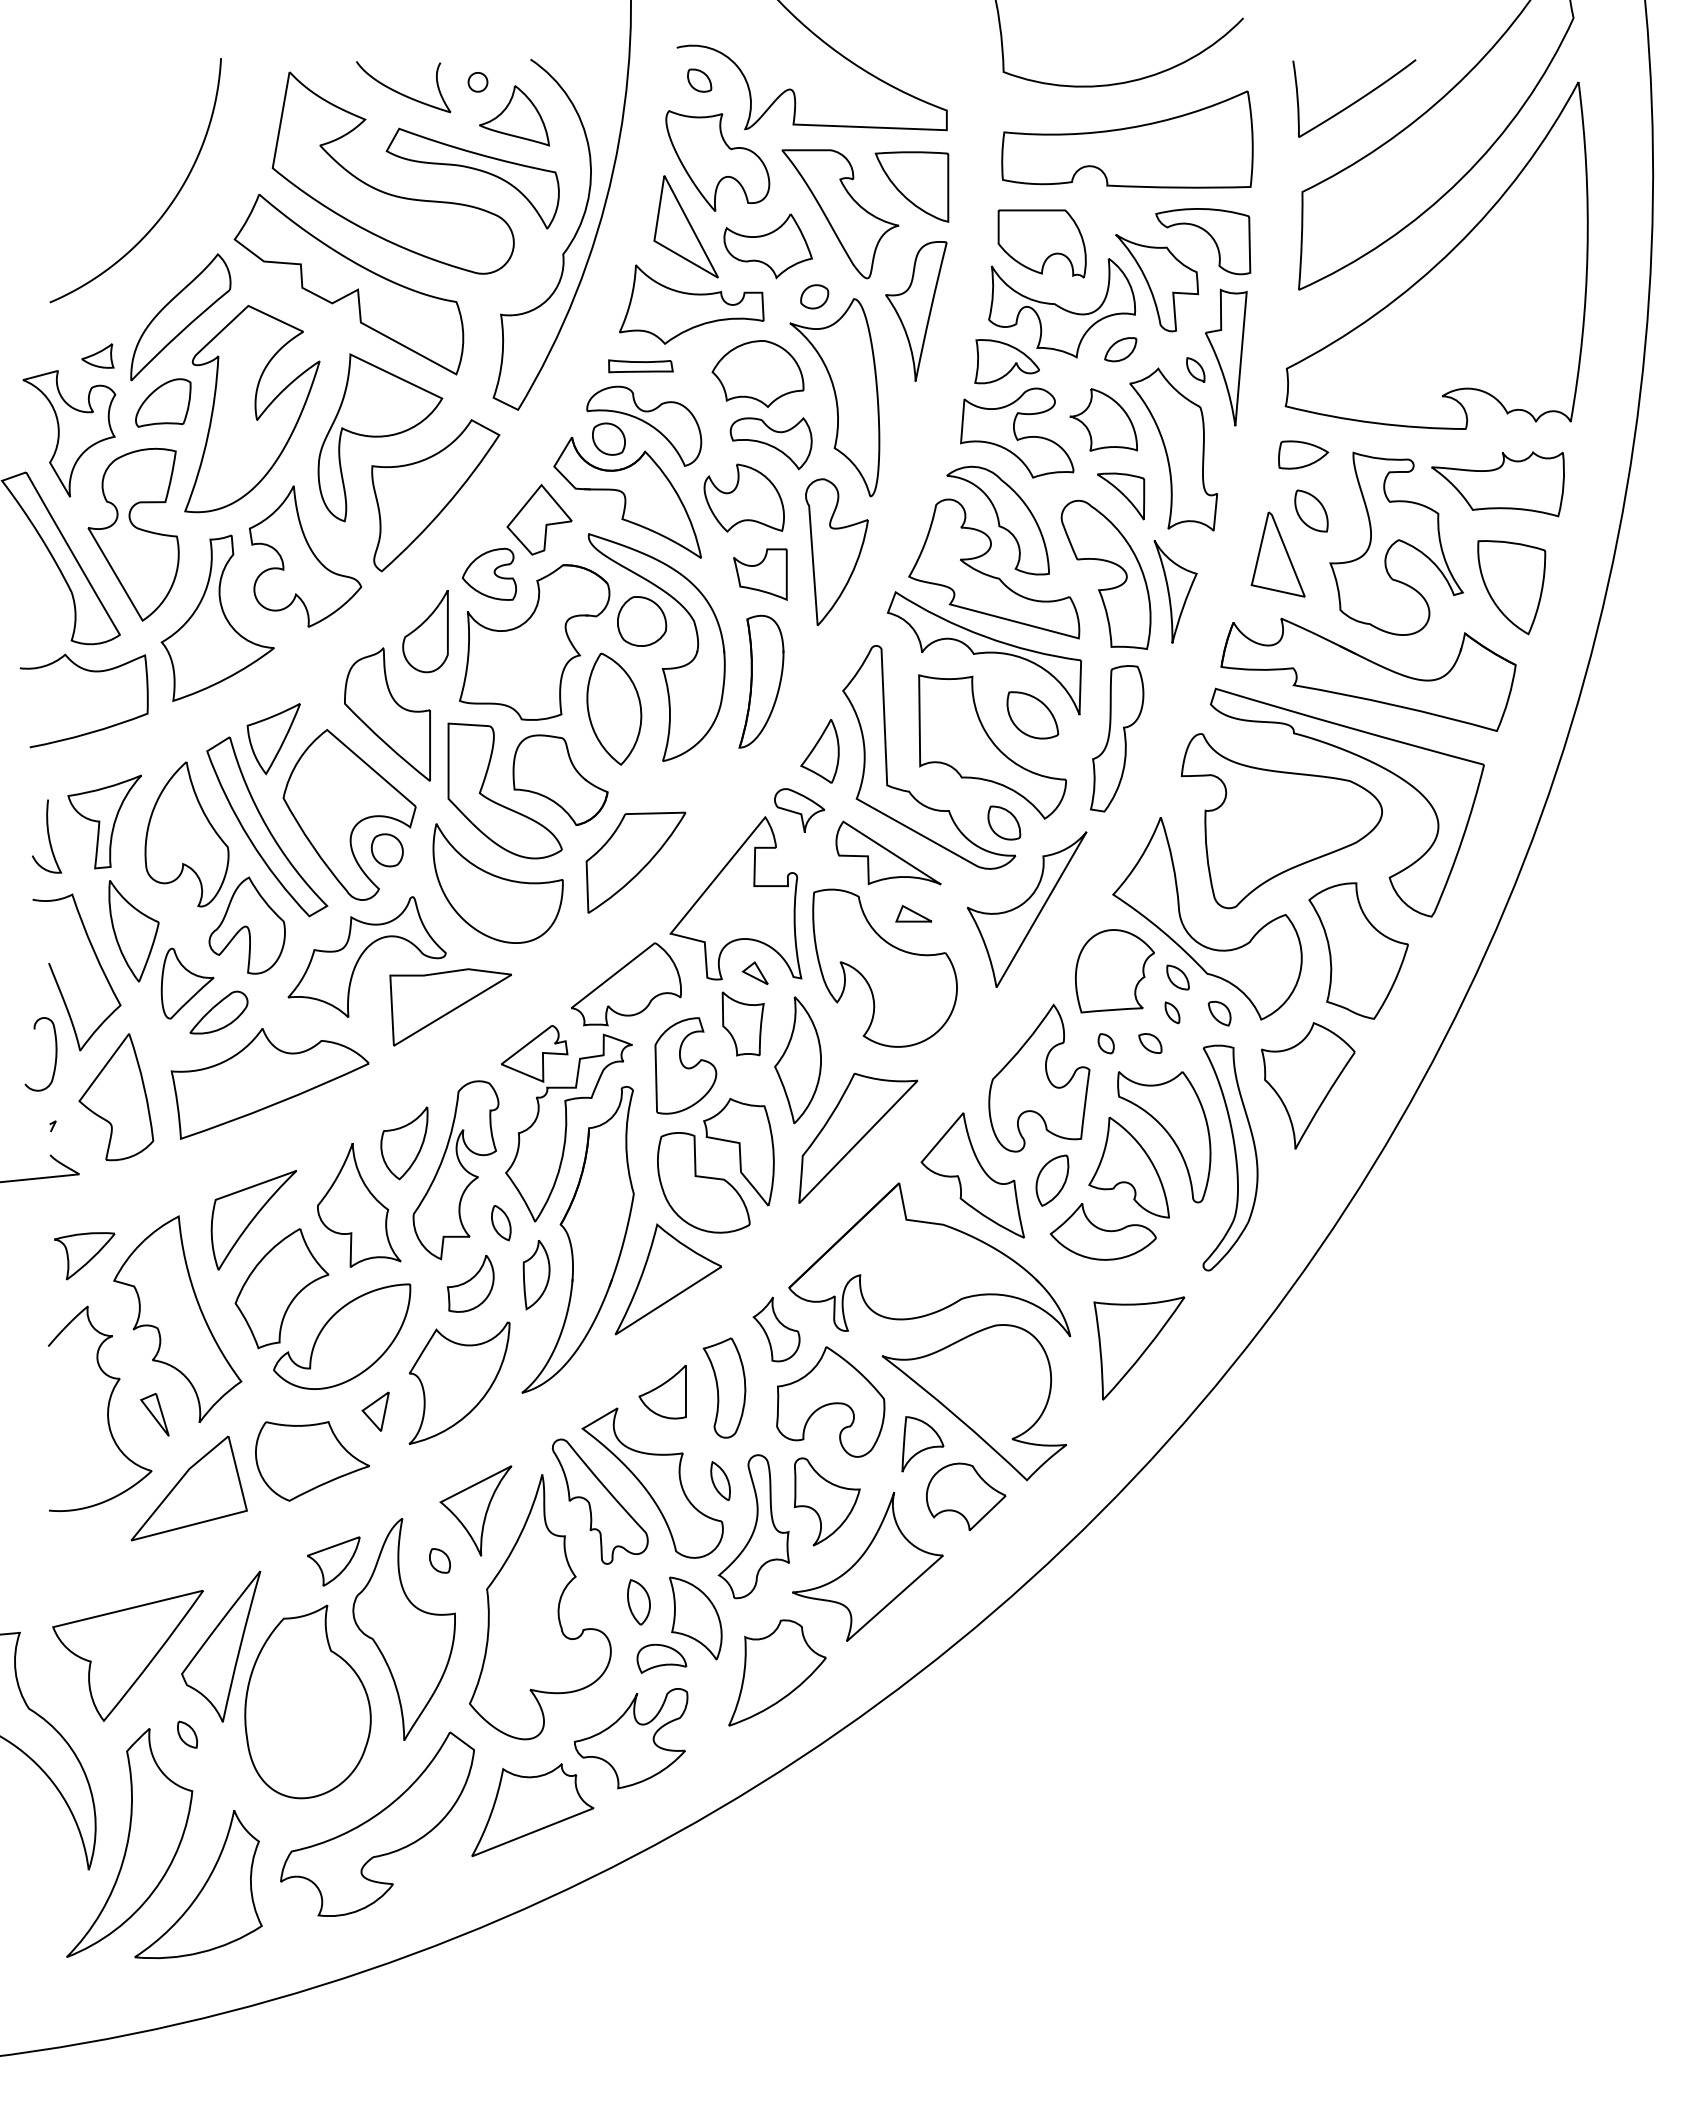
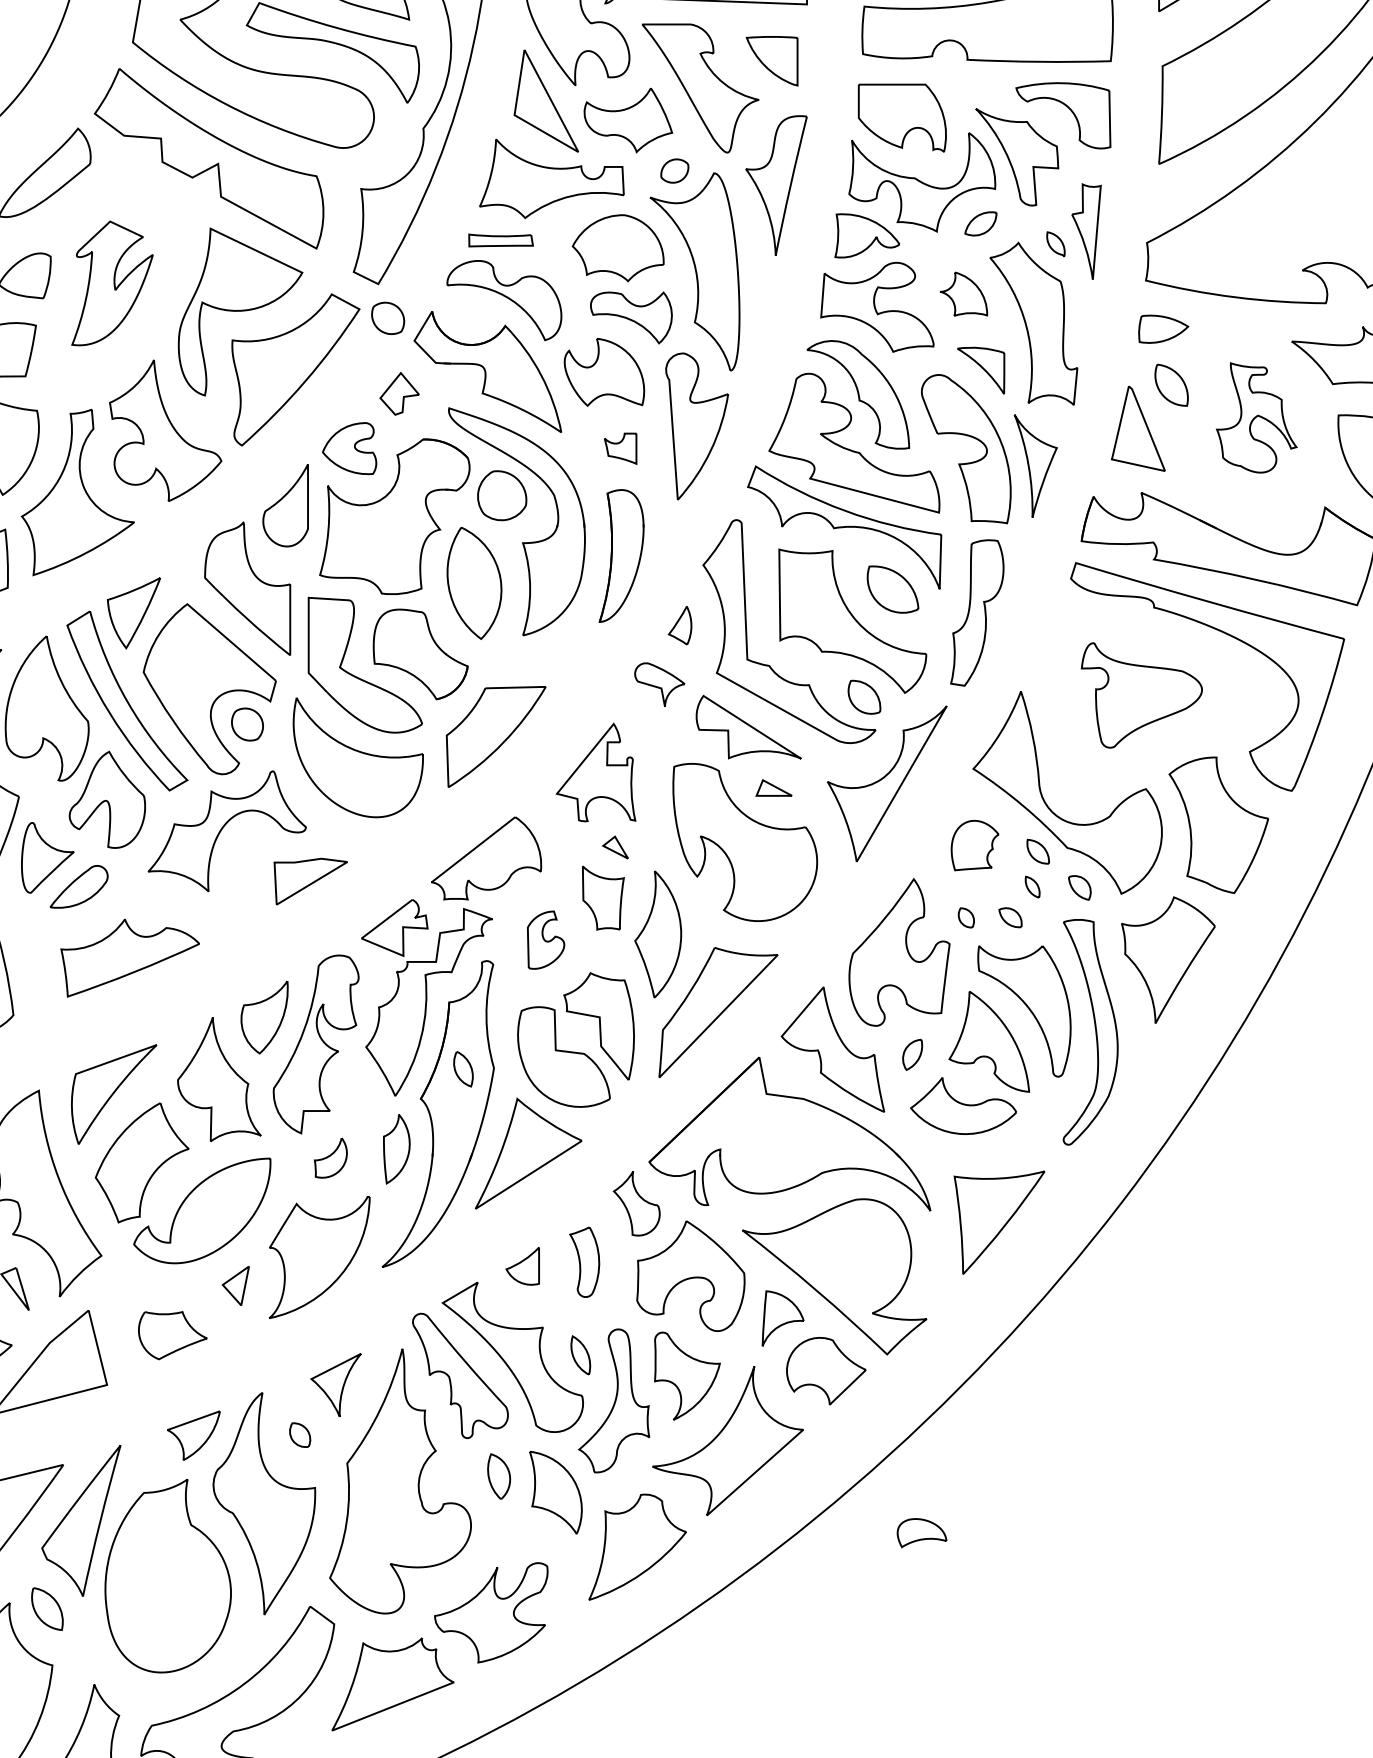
part: (911, 186) -> (771, 60), size x0.7
part: (1226, 357) -> (1086, 231), size x0.7
part: (252, 409) -> (112, 283), size x0.6
part: (1103, 419) -> (963, 293), size x0.7
part: (608, 438) -> (387, 317), moved
part: (539, 519) -> (399, 393), size x0.6
part: (1396, 543) -> (1256, 417), size x0.6
part: (760, 574) -> (620, 448), size x0.6
part: (819, 751) -> (679, 625), size x0.6
part: (1281, 821) -> (1141, 695), size x0.6
part: (735, 898) -> (595, 772), size x0.6
part: (1114, 971) -> (974, 845), size x0.6
part: (450, 1007) -> (310, 881), size x0.6
part: (685, 1065) -> (545, 939), size x0.6
part: (269, 1083) -> (129, 957), size x0.7
part: (1052, 1180) -> (912, 1054), size x0.6
part: (501, 1223) -> (463, 1069), moved
part: (470, 1283) -> (330, 1157), size x0.7
part: (724, 1387) -> (584, 1261), size x0.7
part: (662, 1391) -> (522, 1265), size x0.7
part: (312, 1461) -> (172, 1335), size x0.6
part: (475, 1510) -> (335, 1384), size x0.7
part: (661, 1658) -> (921, 1532), moved
part: (187, 1734) -> (47, 1608), size x1.6

